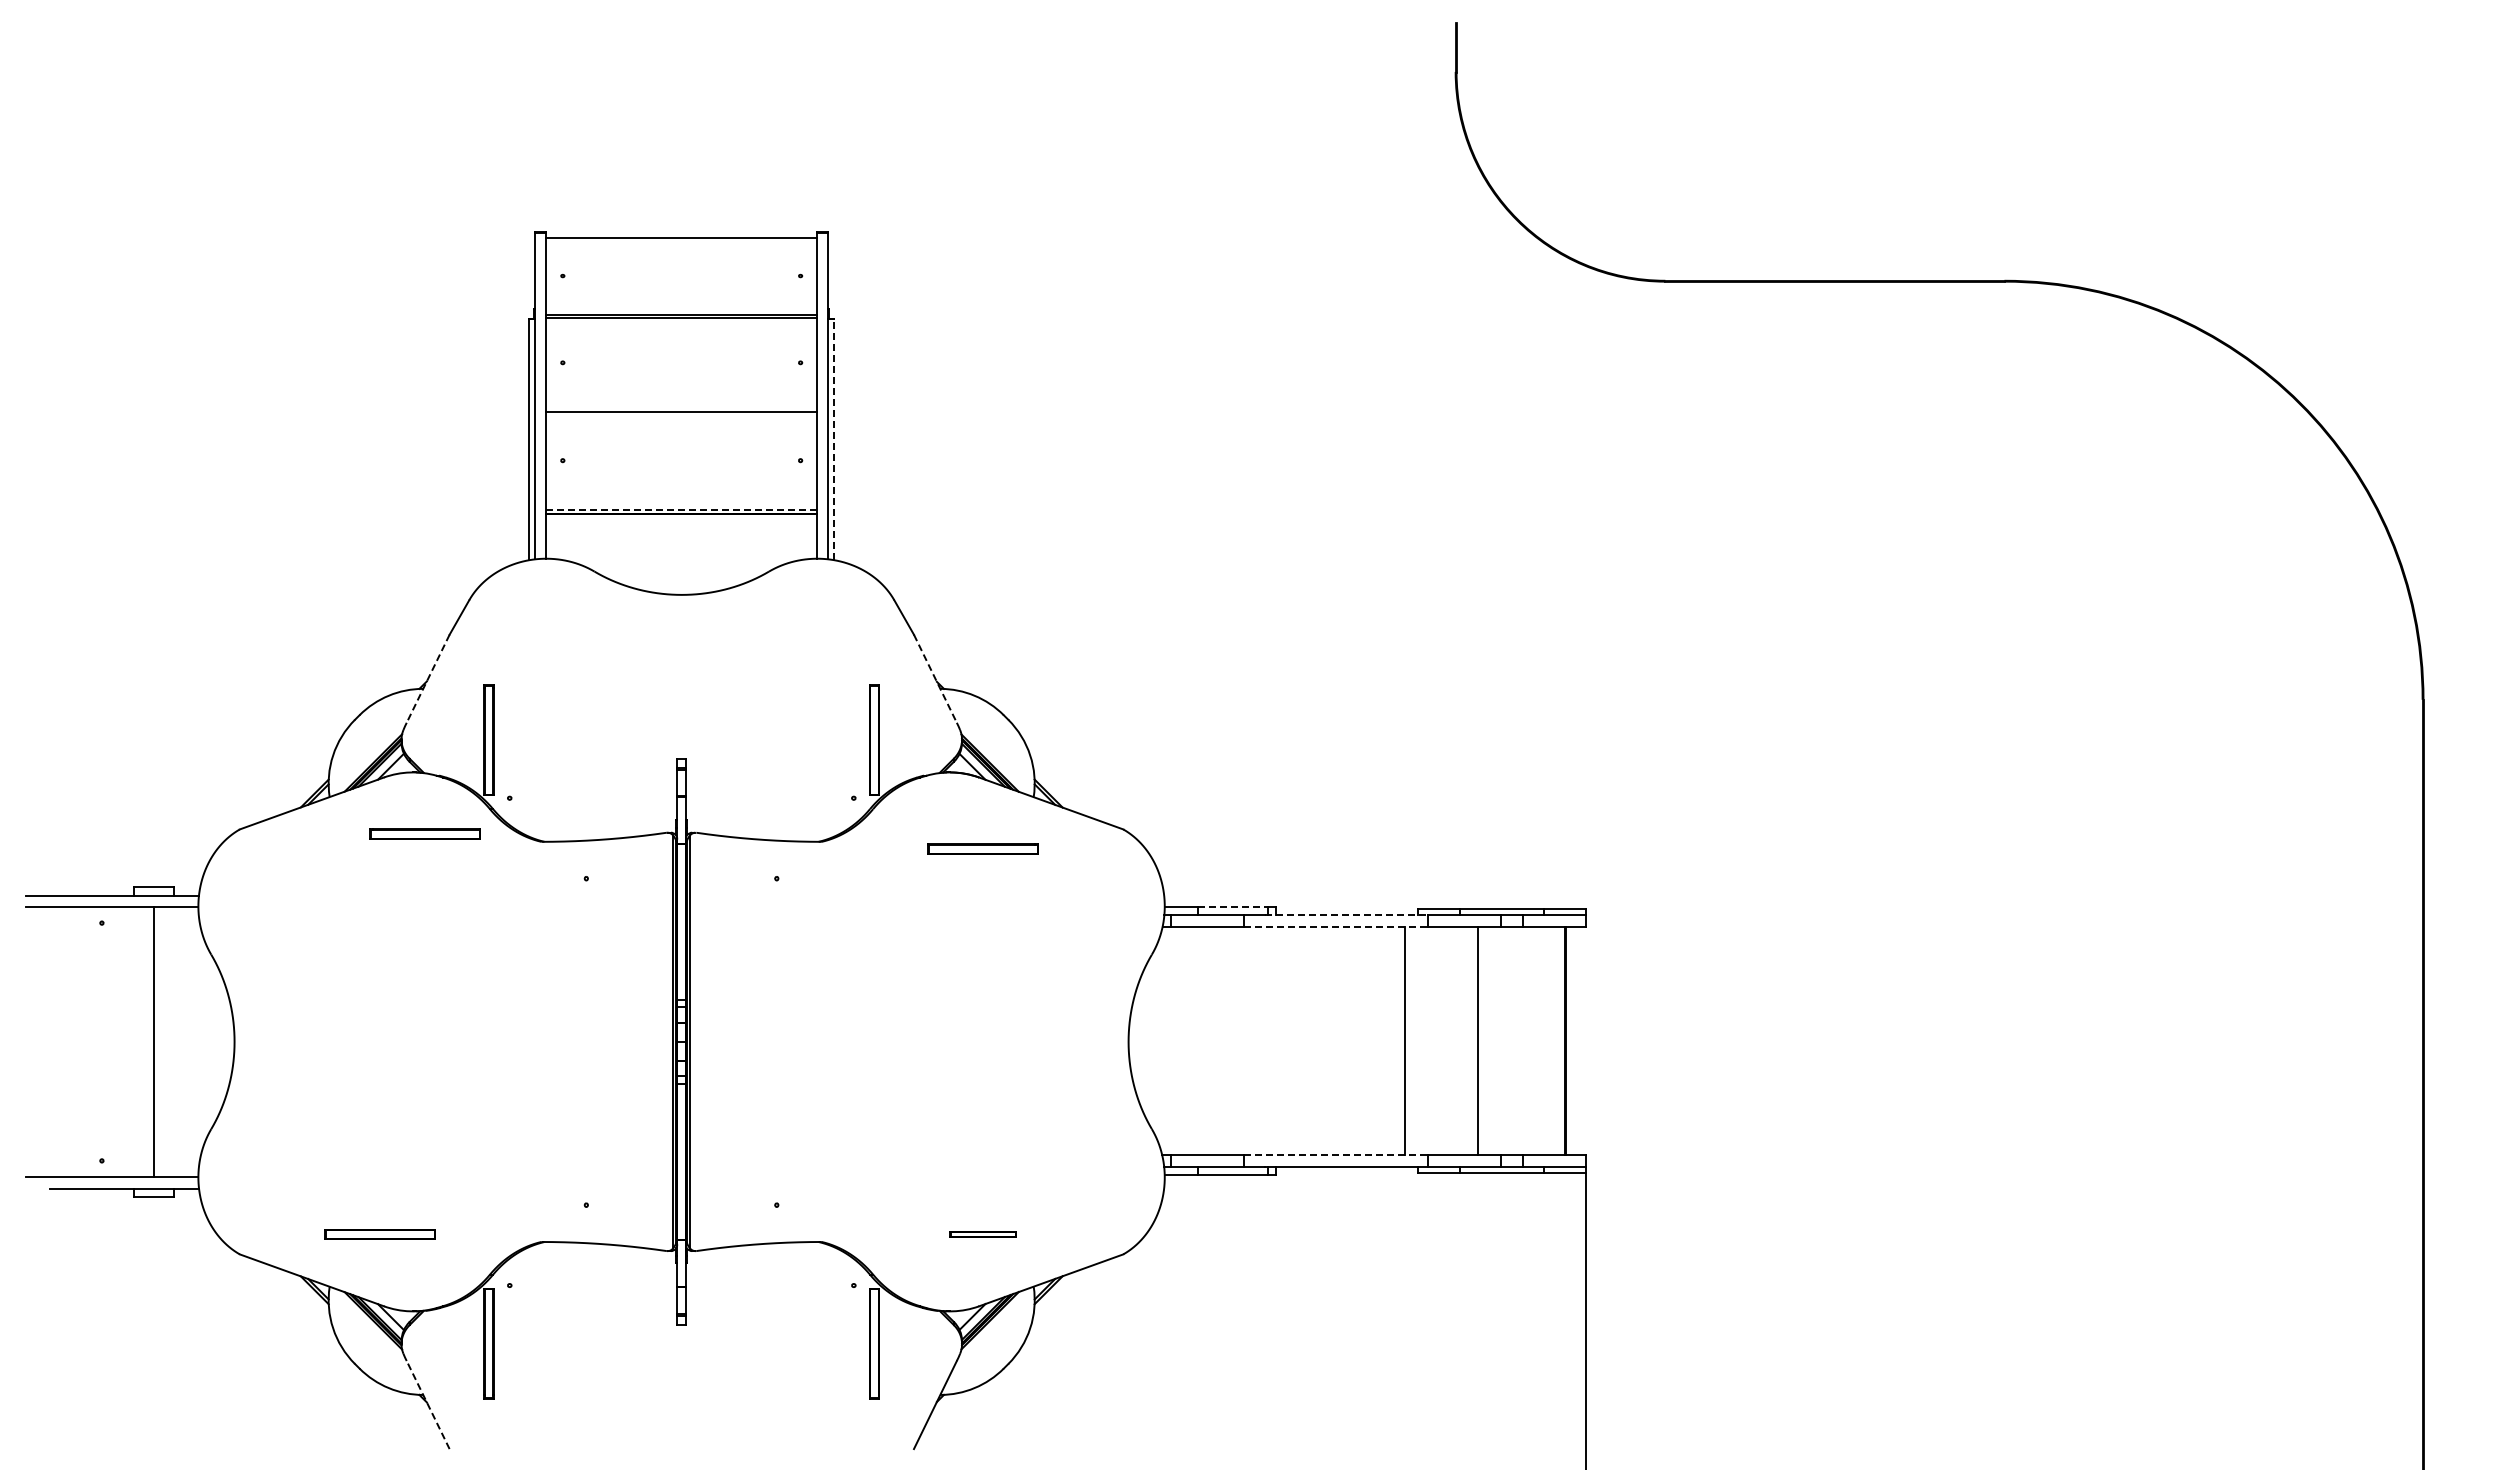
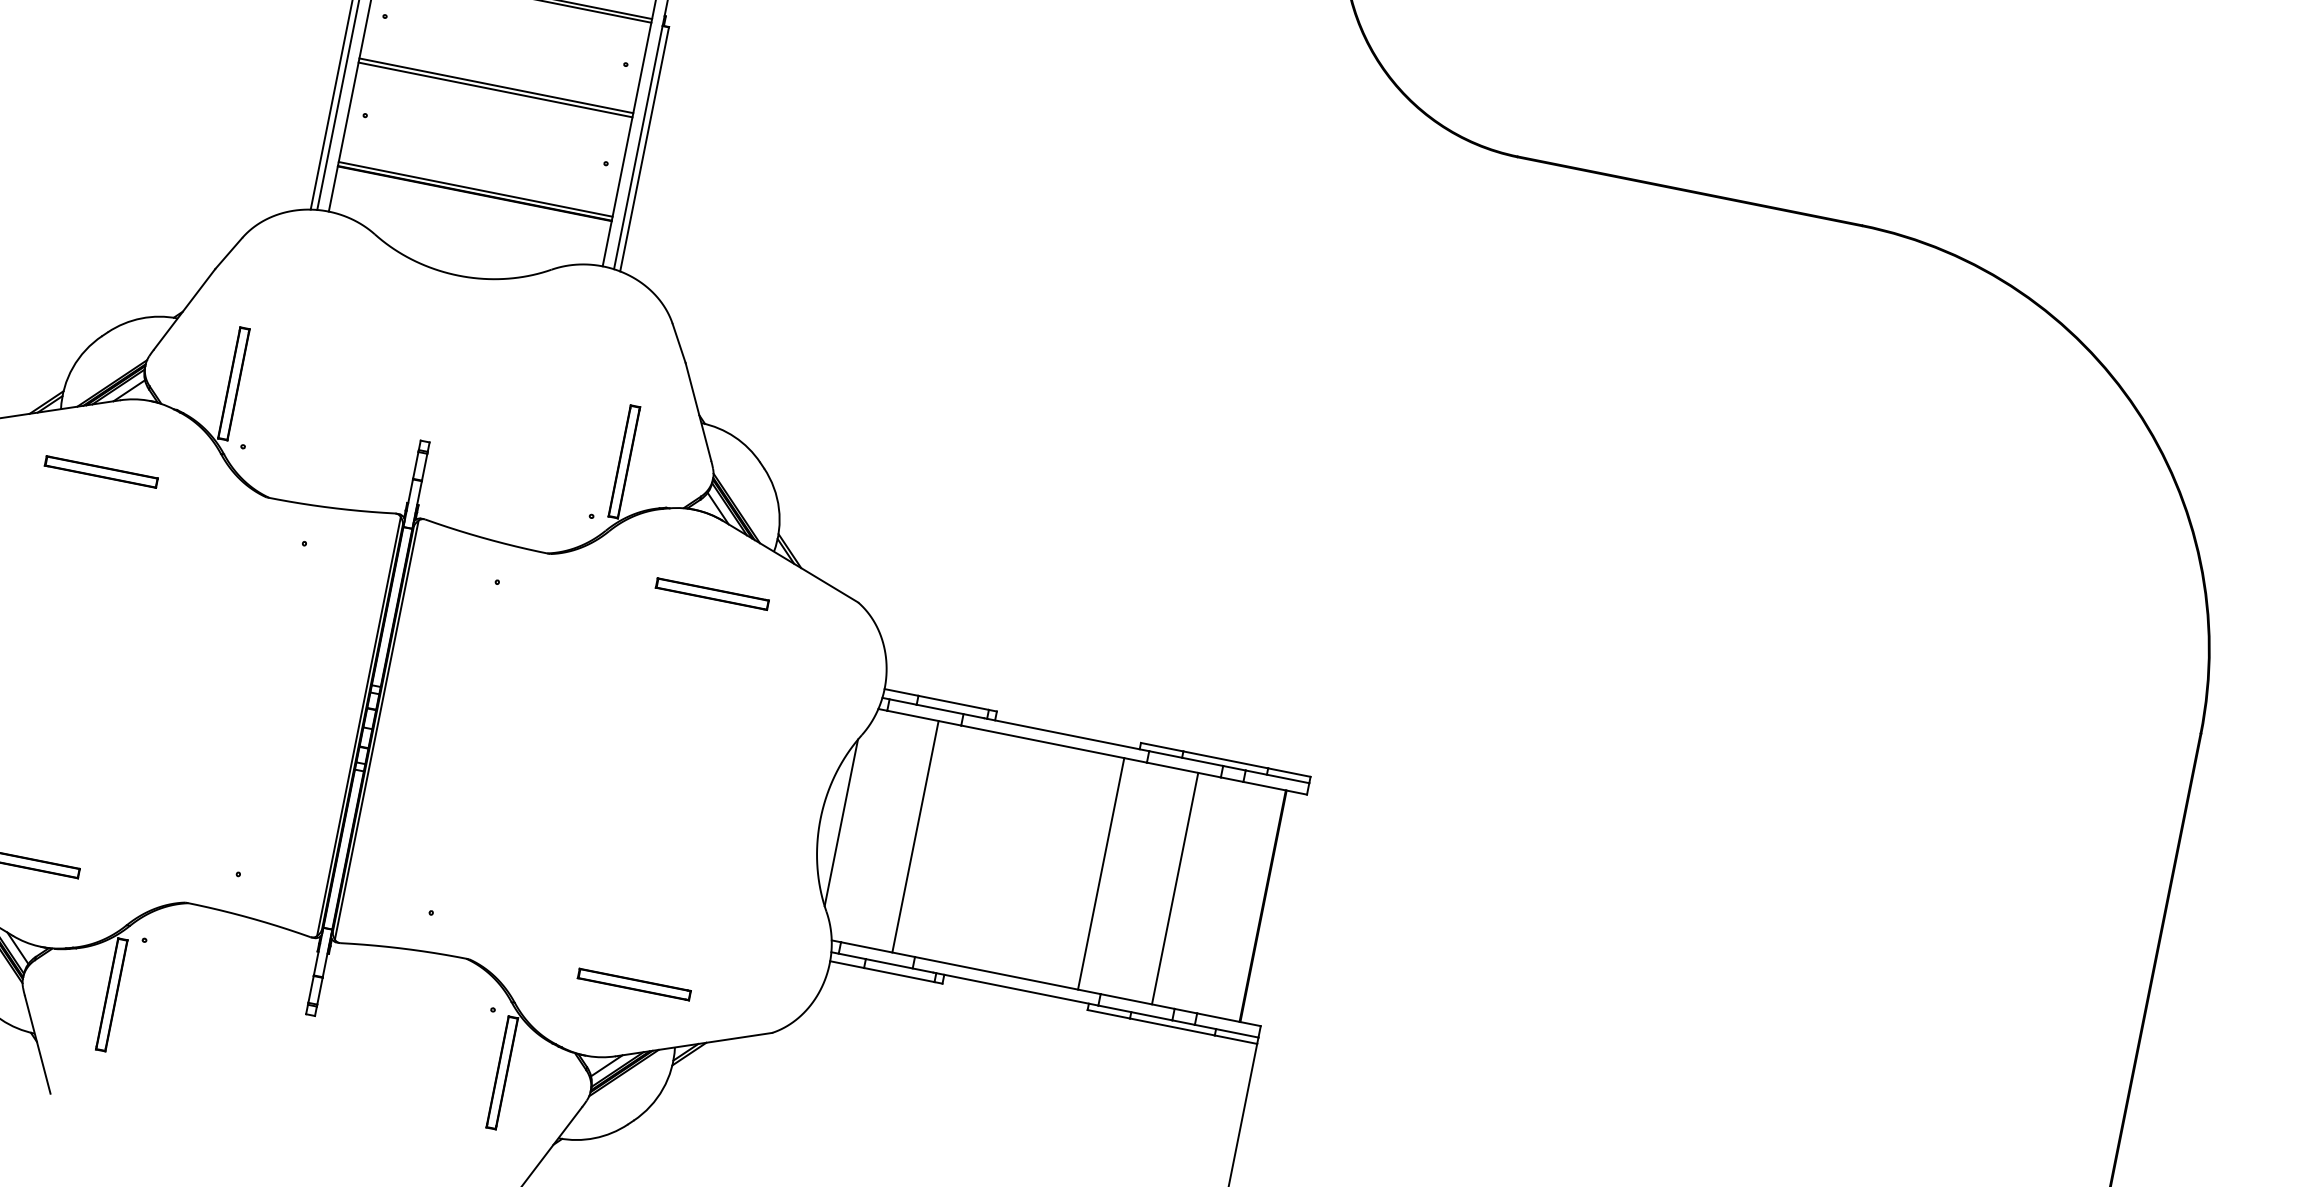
line: (681, 407) -> (496, 85), added
line: (834, 439) -> (644, 149), dashed -> solid
line: (682, 509) -> (476, 189), dashed -> solid
line: (428, 678) -> (185, 309), dashed -> solid
line: (935, 678) -> (698, 411), dashed -> solid
part: (424, 833) -> (101, 471), moved
line: (1232, 906) -> (953, 702), dashed -> solid
line: (1346, 915) -> (1066, 734), dashed -> solid
line: (1336, 926) -> (1054, 743), dashed -> solid
line: (1222, 1040) -> (915, 836), added
line: (1149, 1041) -> (841, 822), added
line: (1336, 1155) -> (1008, 975), dashed -> solid
part: (982, 1234) -> (633, 984), size x1.67
line: (428, 1405) -> (37, 1045), dashed -> solid

